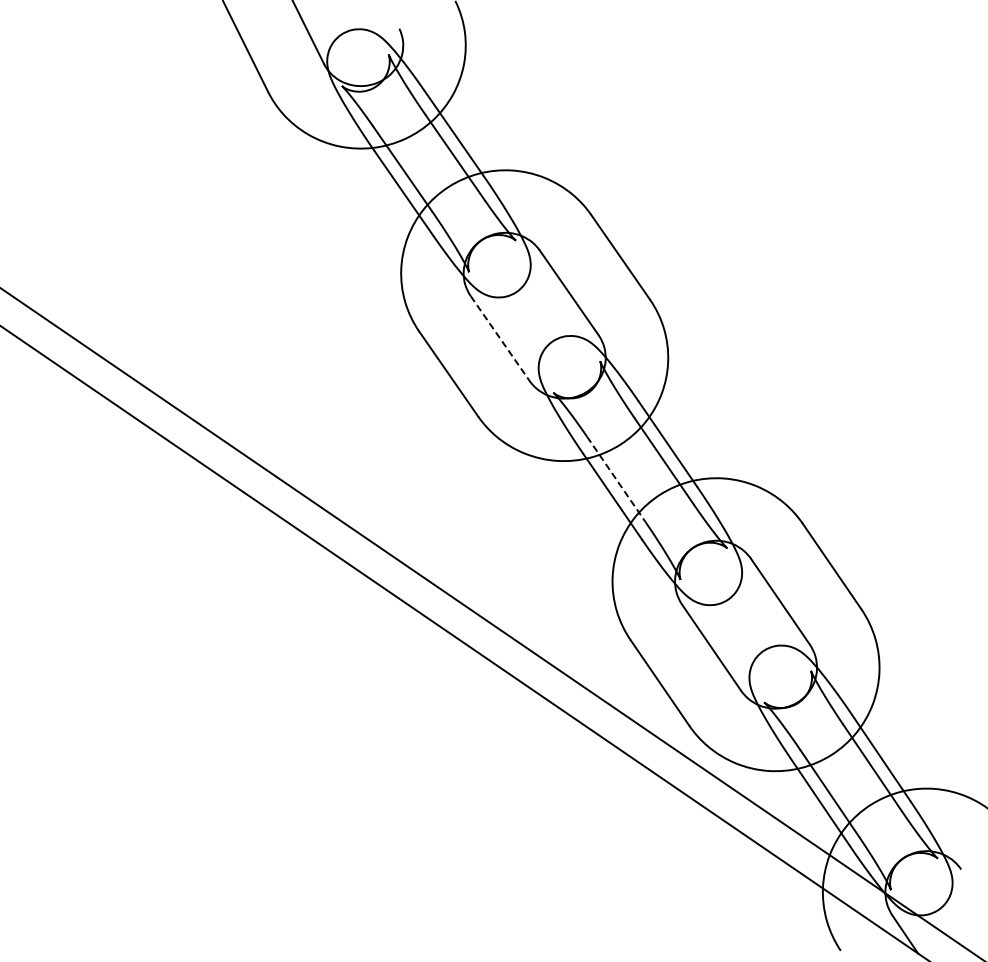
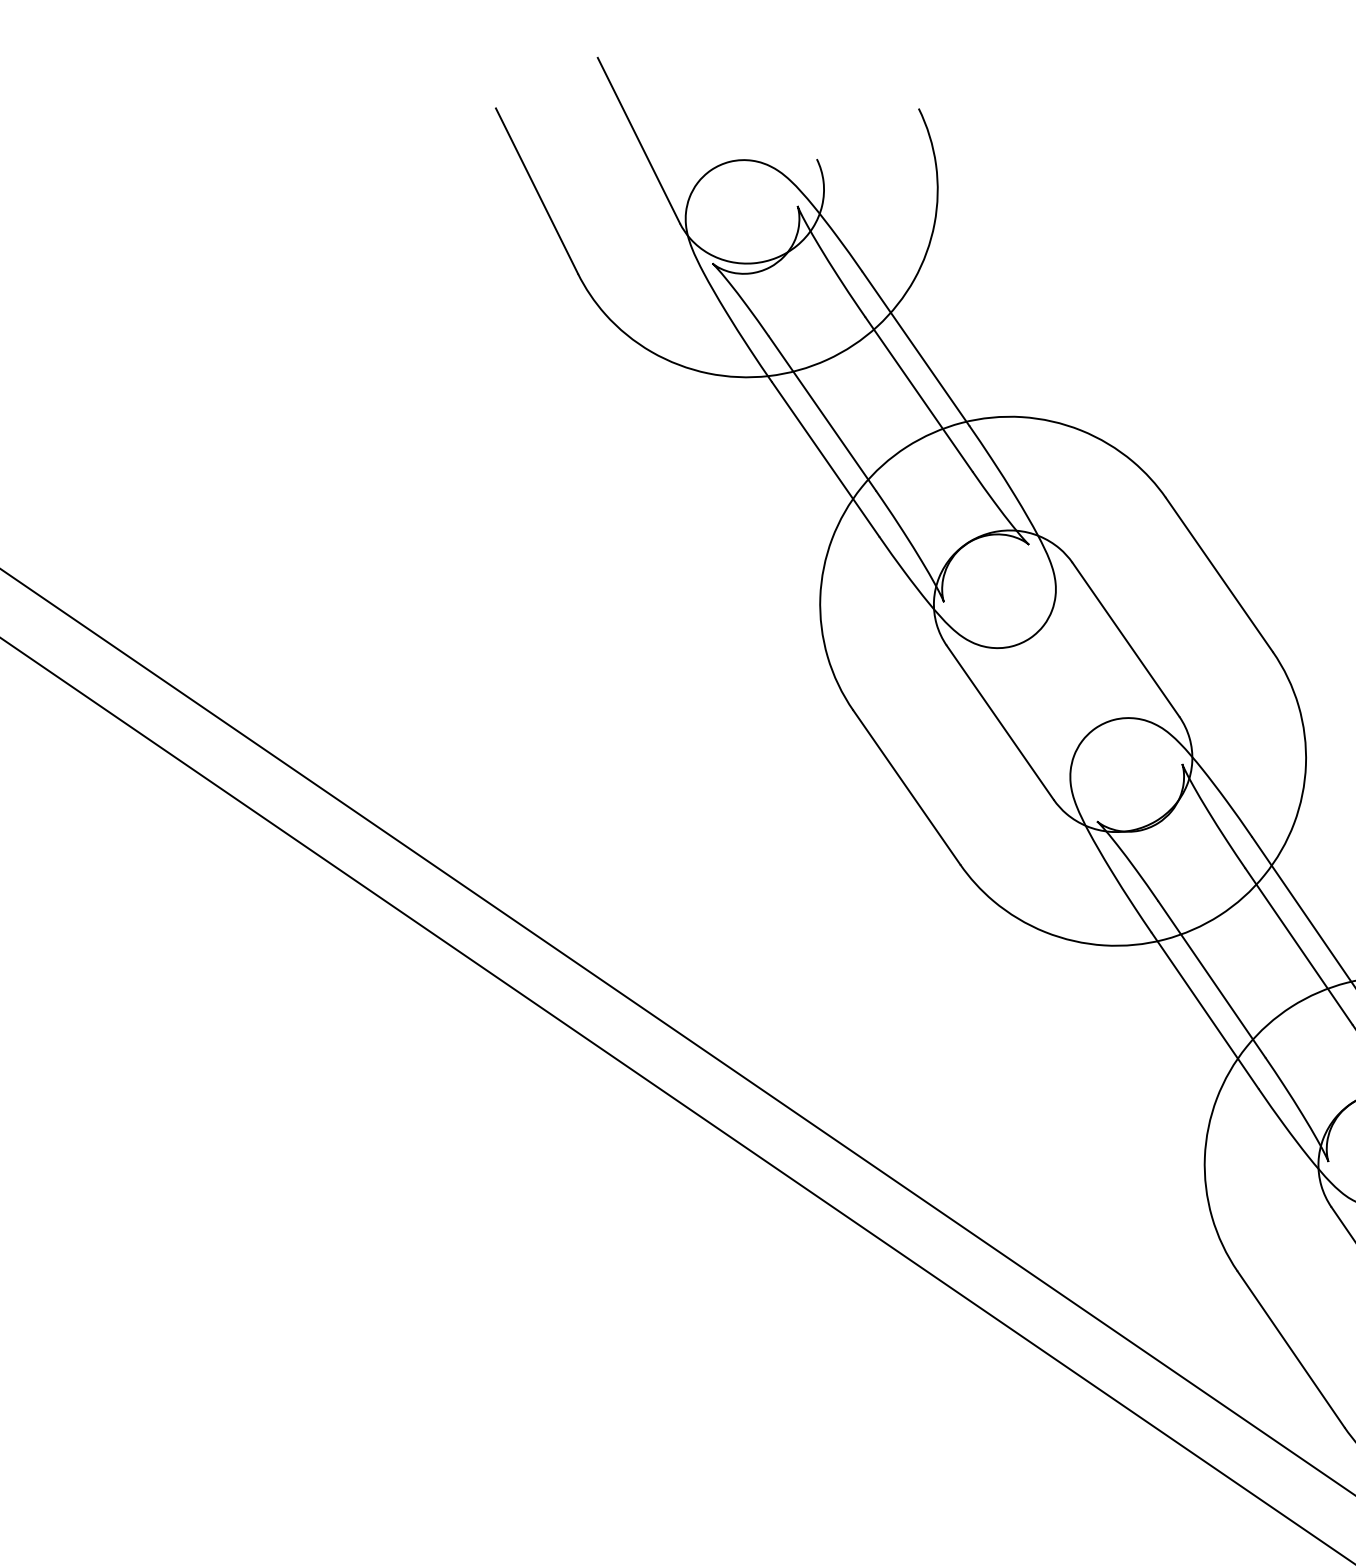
line: (500, 338) -> (1000, 722), dashed -> solid
line: (616, 479) -> (1211, 979), dashed -> solid

